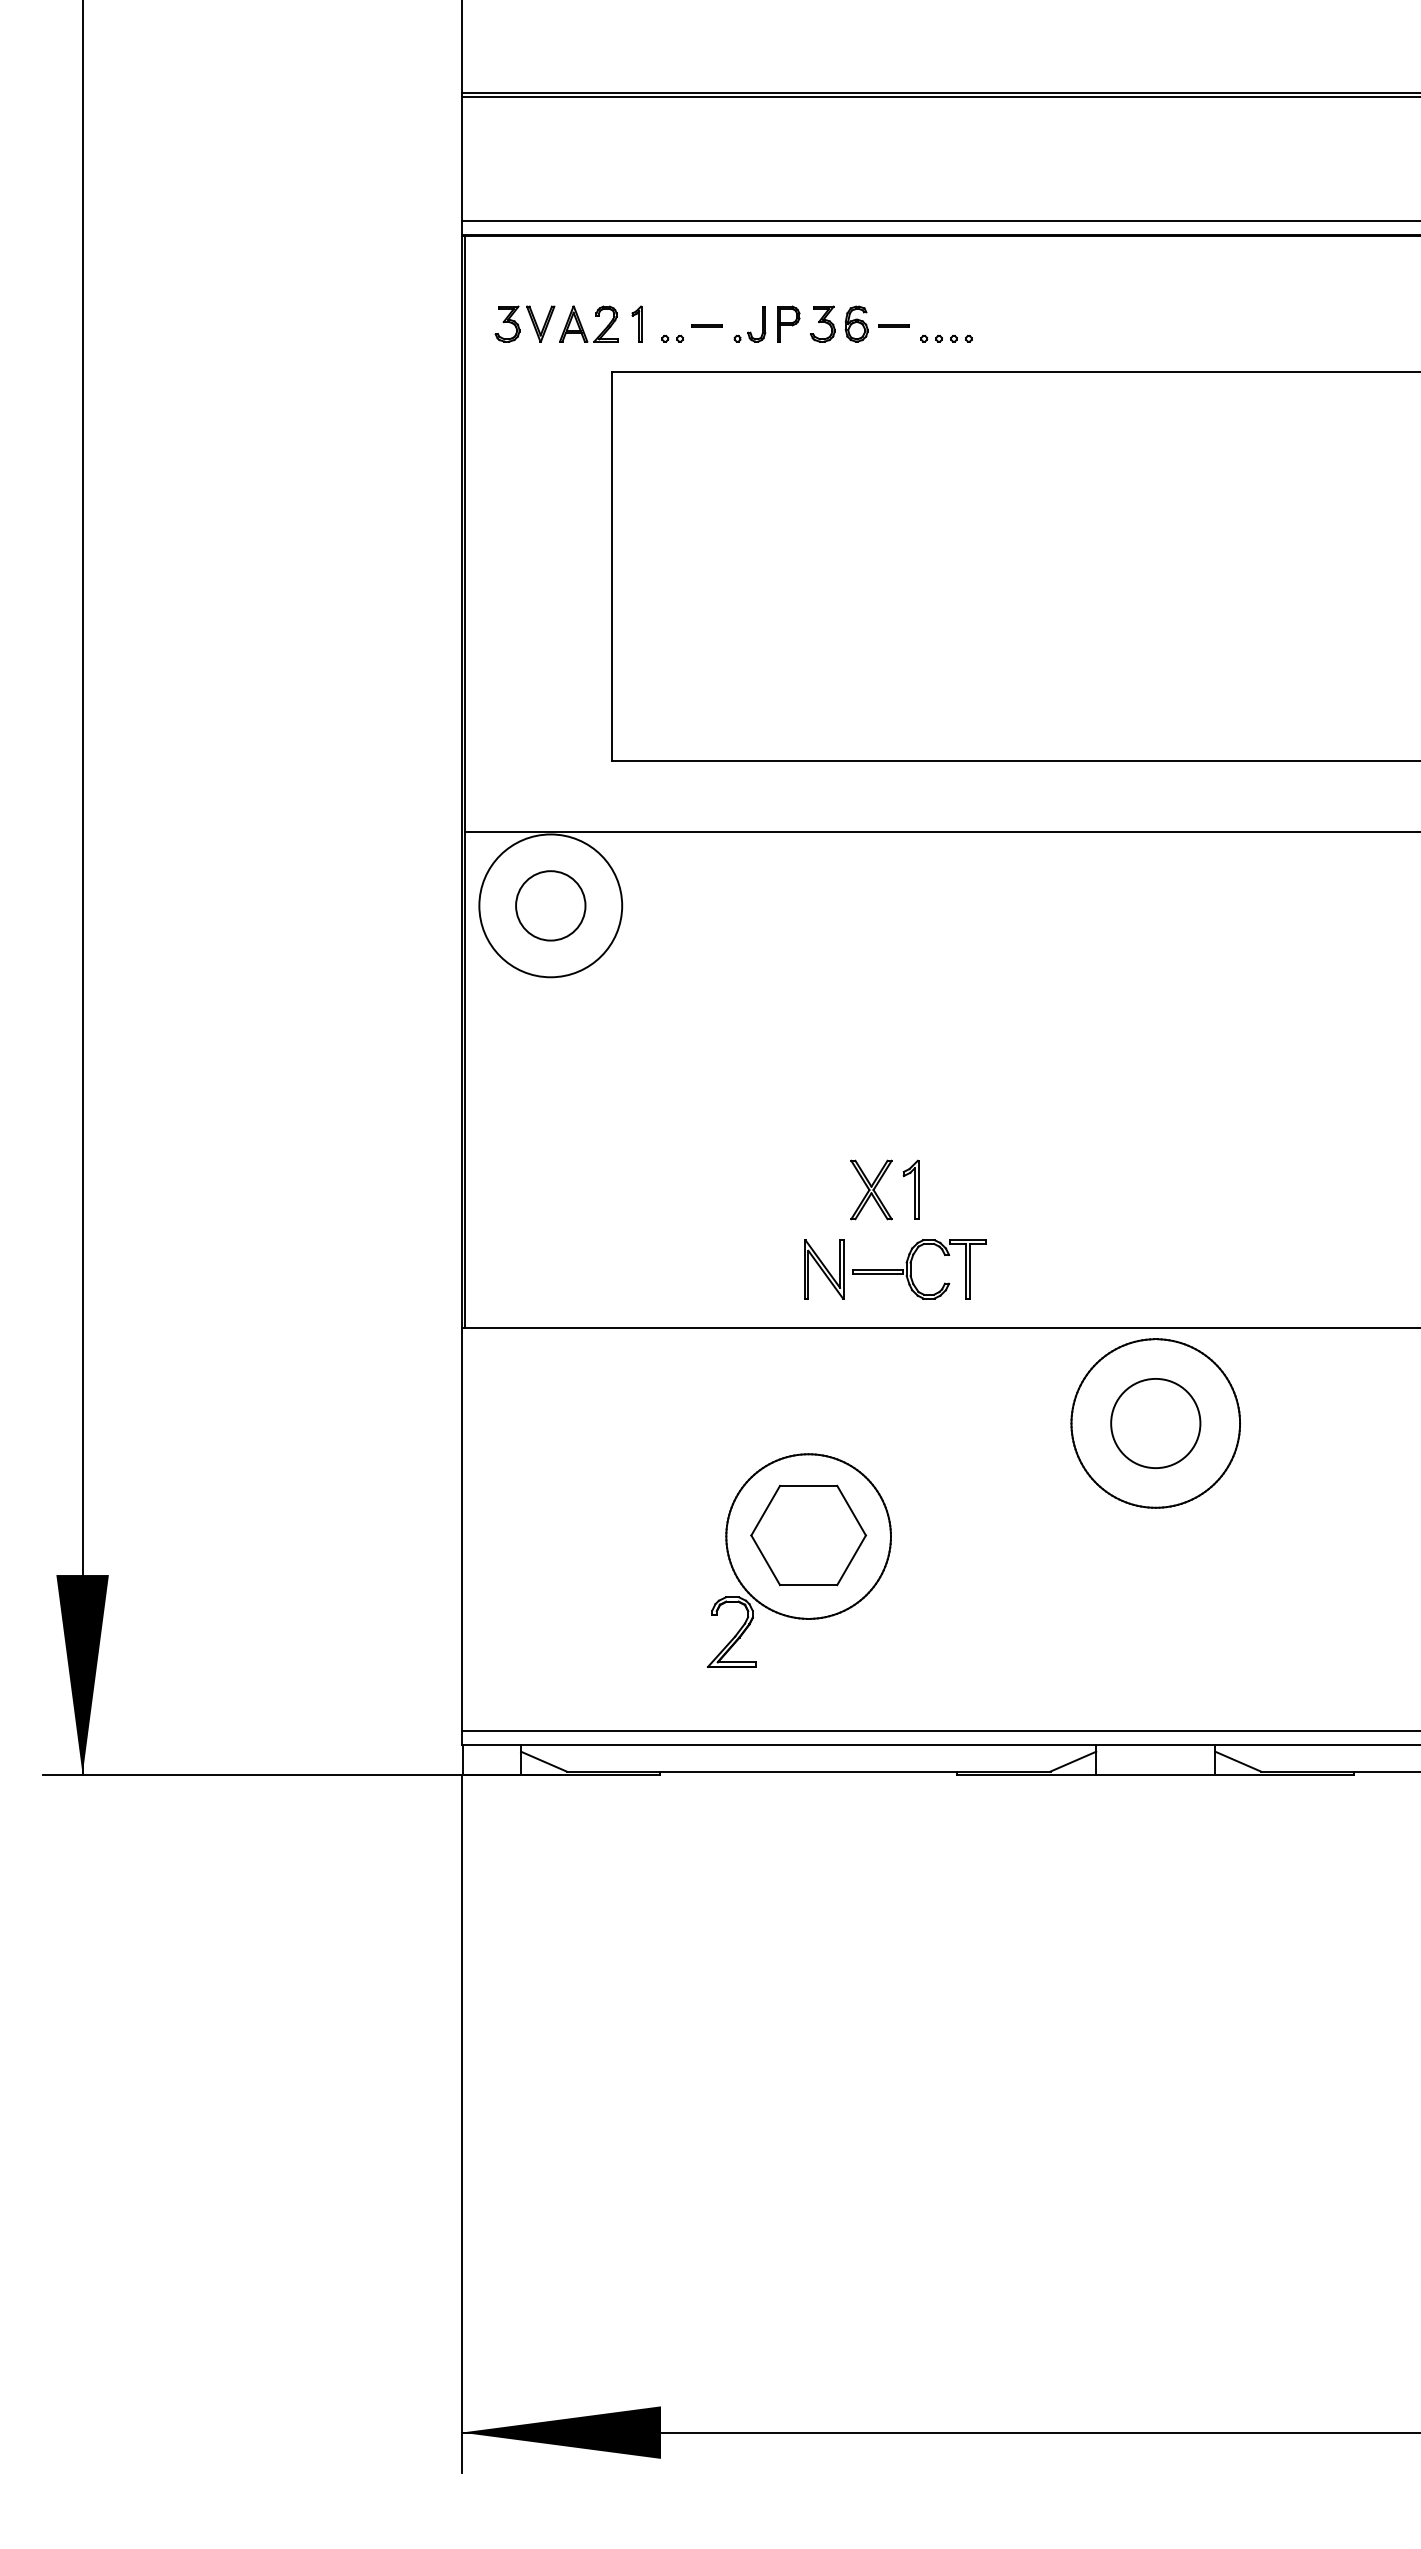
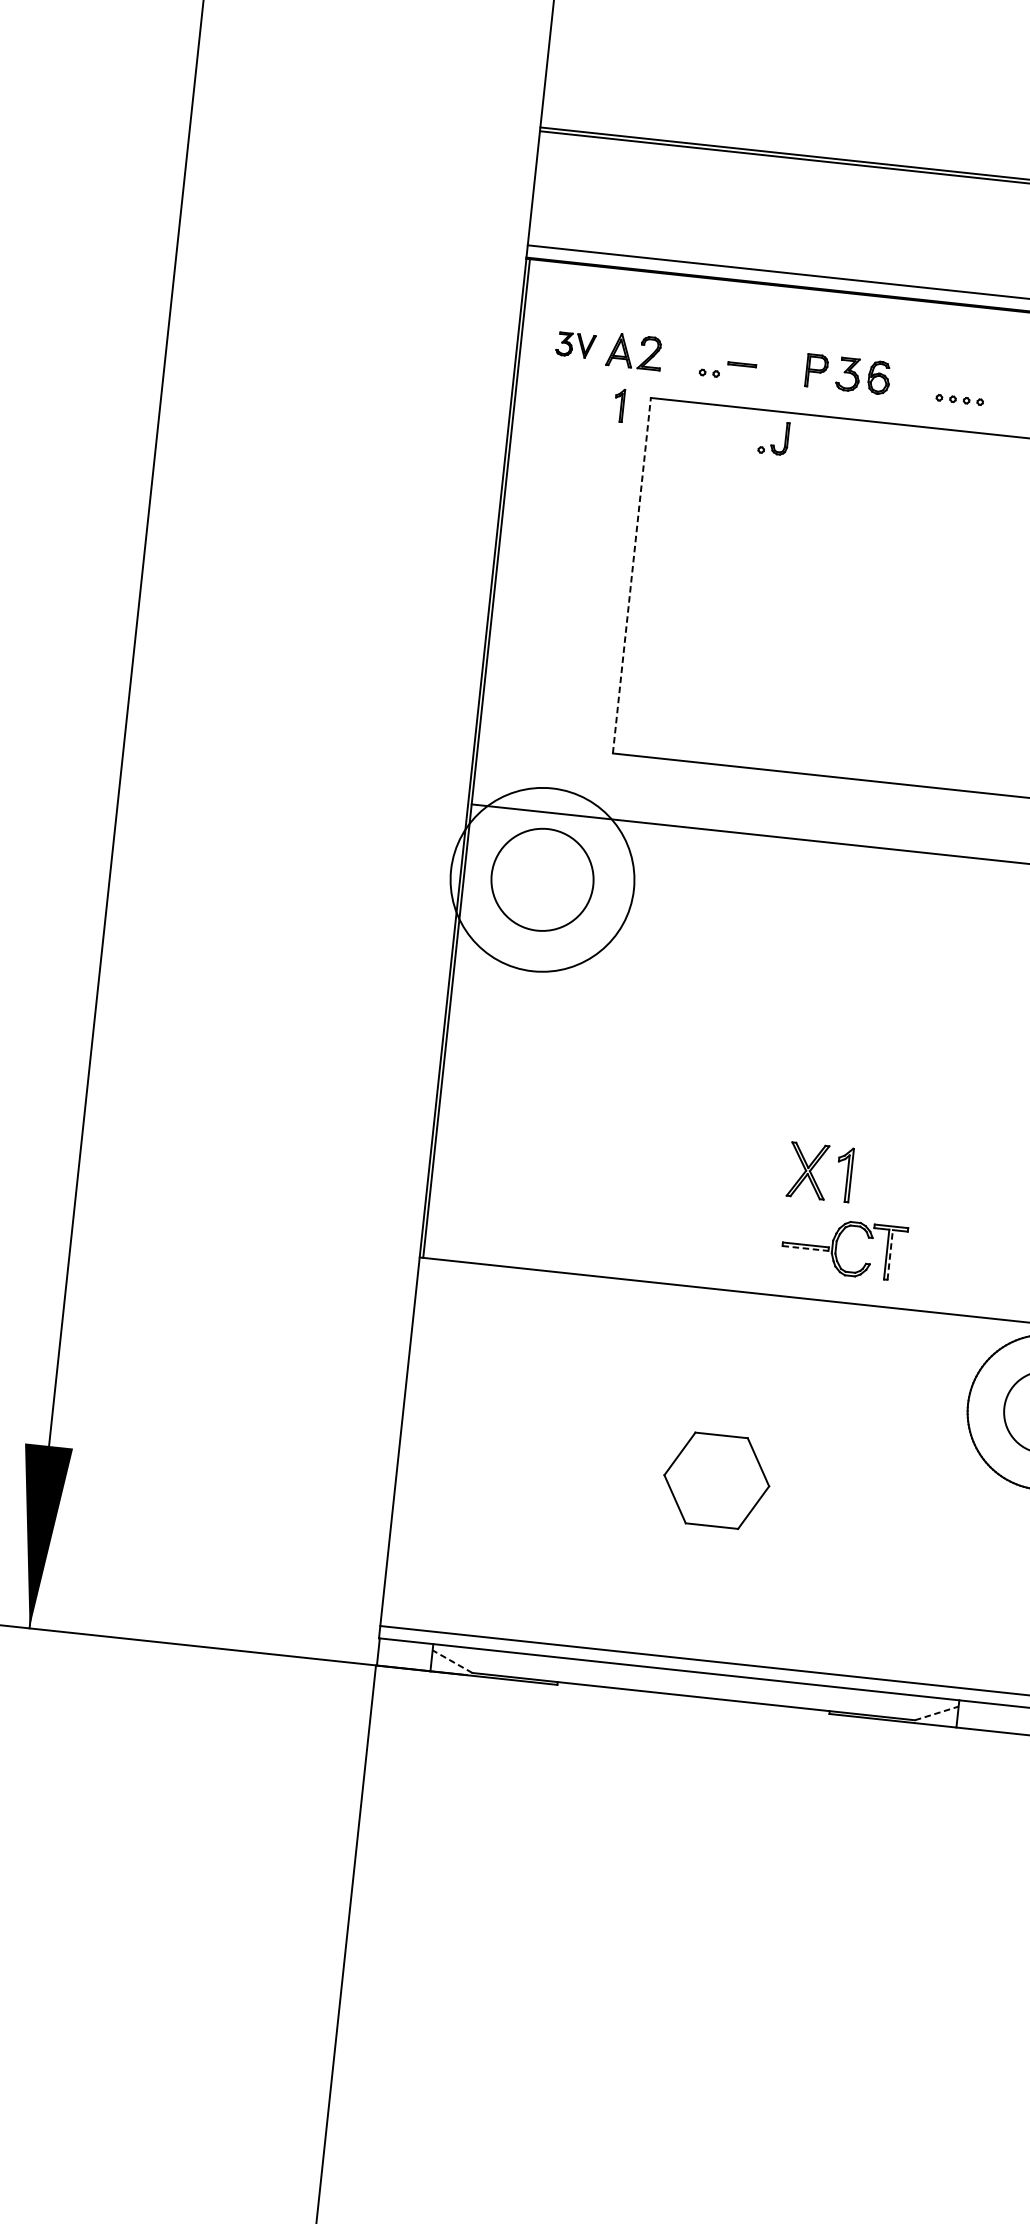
part: (524, 323) -> (575, 344), size x0.7
part: (636, 323) -> (618, 404), moved
line: (893, 325) -> (912, 382), removed
part: (748, 331) -> (771, 444), moved
line: (612, 566) -> (632, 575), solid -> dashed
circle: (550, 905) -> (542, 879), size x1.4
circle: (550, 905) -> (542, 879), size x1.6
part: (824, 1269) -> (757, 1239), removed
line: (970, 1270) -> (890, 1254), solid -> dashed
line: (878, 1274) -> (806, 1248), solid -> dashed
part: (799, 1560) -> (705, 1502), removed
line: (543, 1761) -> (452, 1661), solid -> dashed
line: (1073, 1761) -> (936, 1713), solid -> dashed

